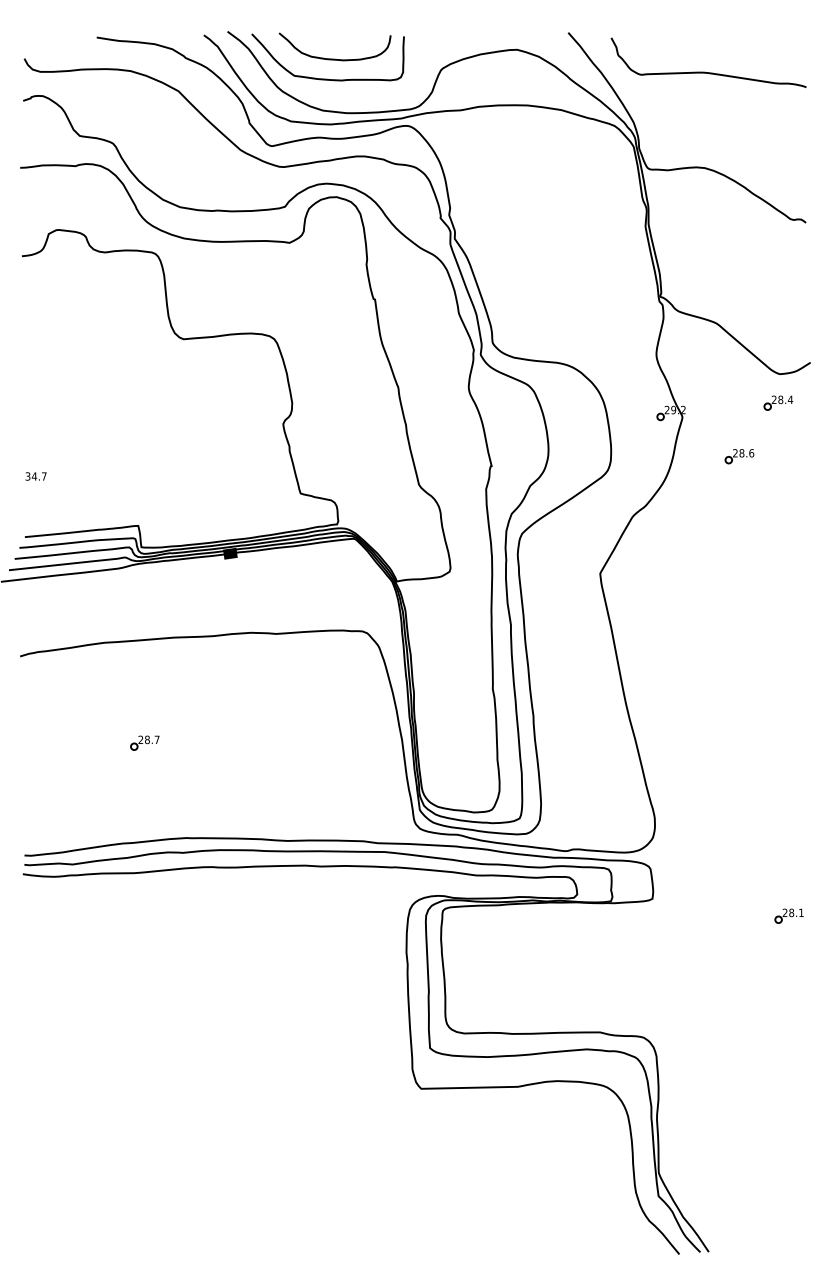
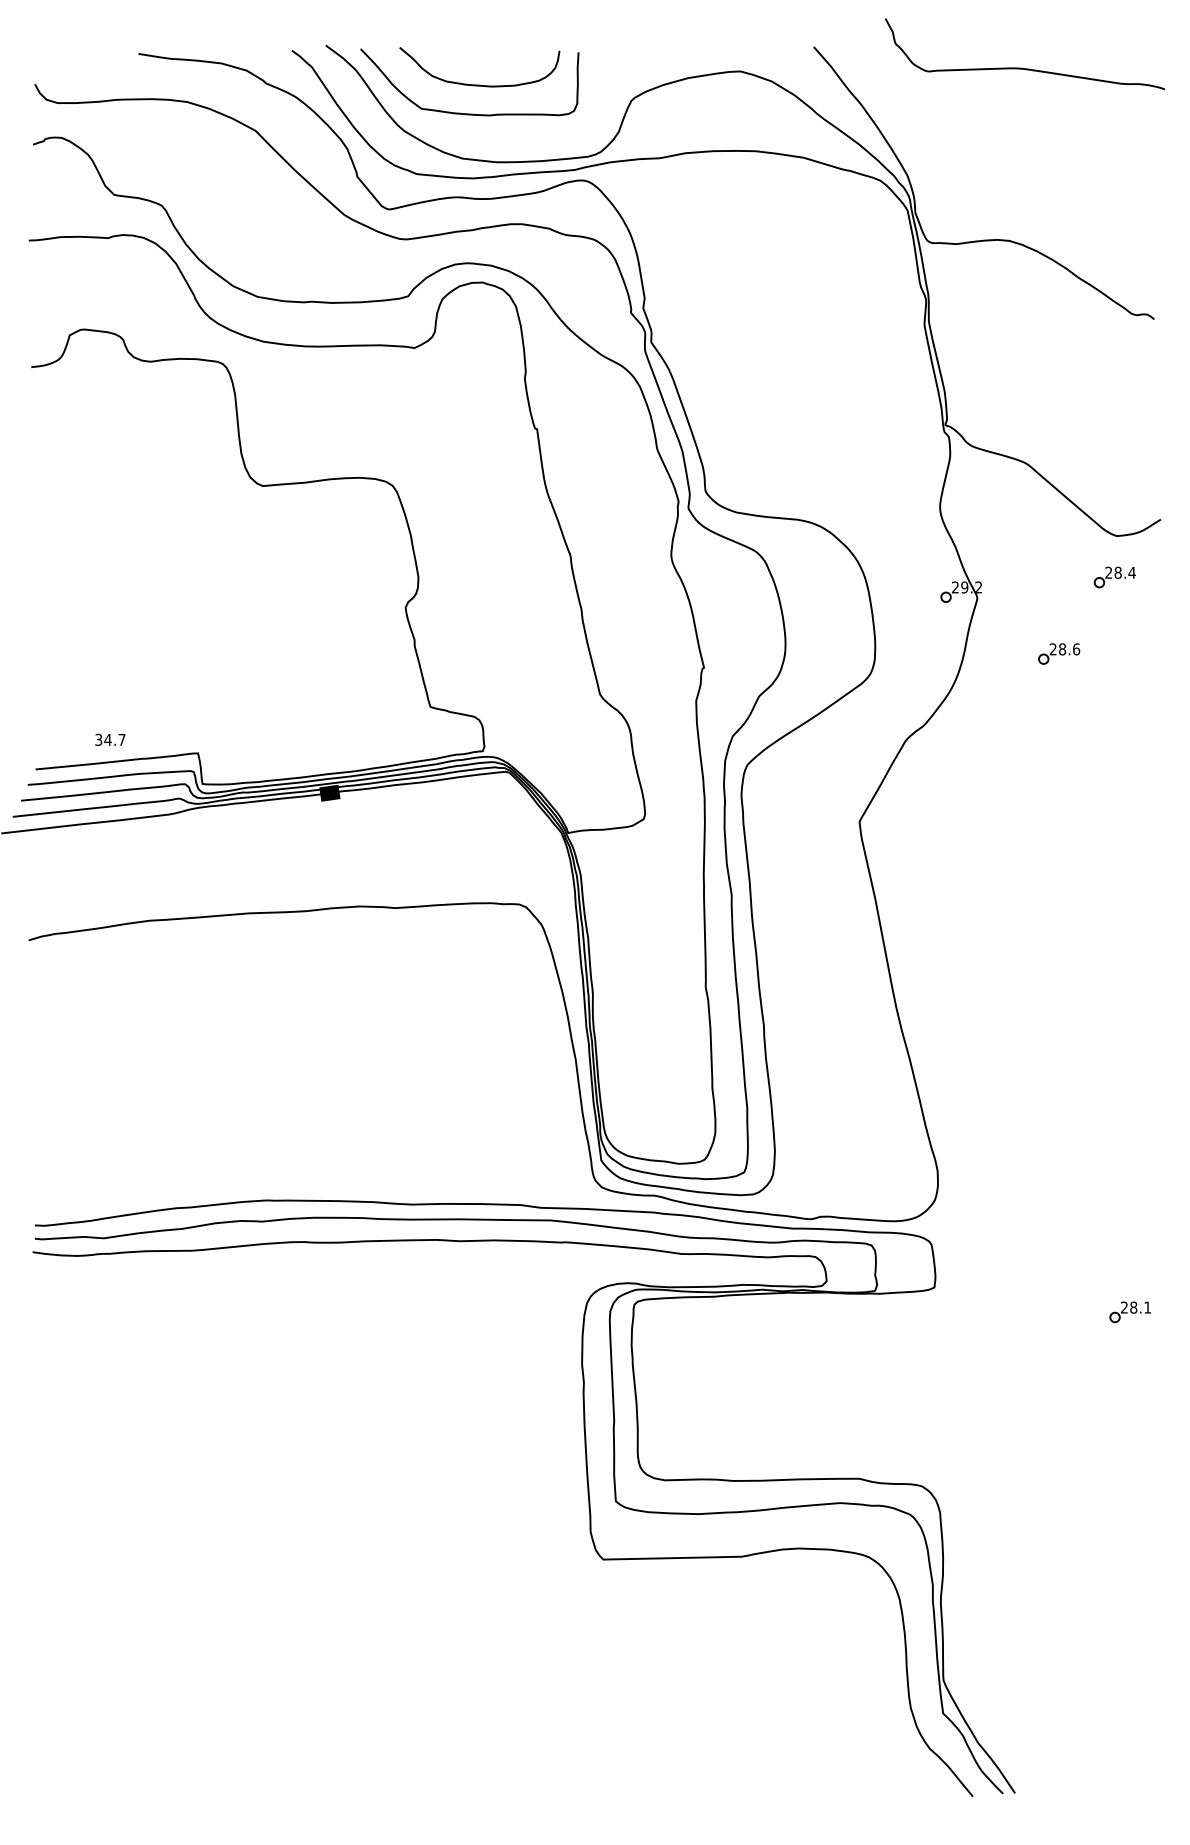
curve: (705, 71) -> (1020, 66), moved
text: (35, 476) -> (109, 739), moved
part: (144, 742) -> (206, 1063), removed

